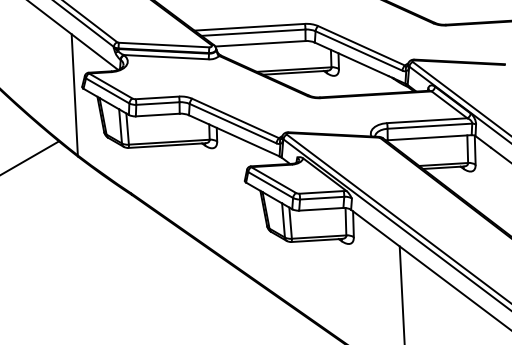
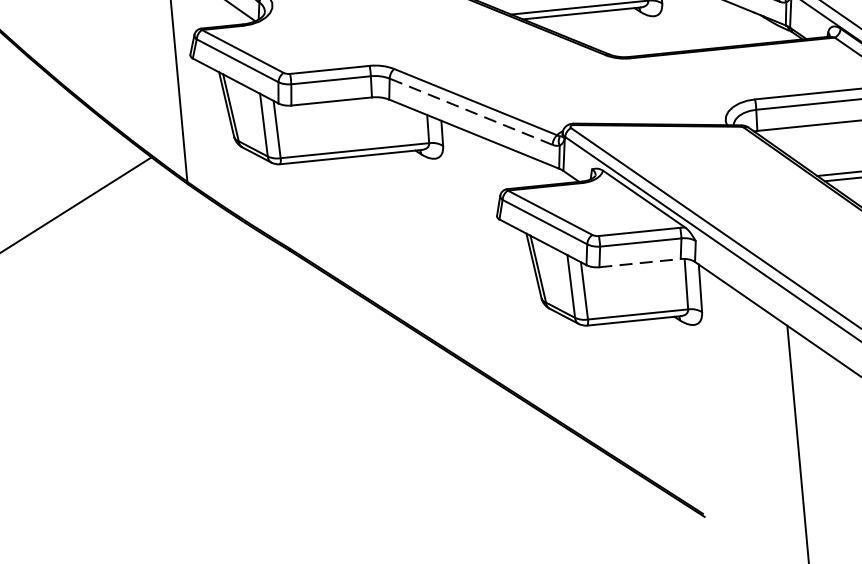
line: (233, 123) -> (471, 111), solid -> dashed
line: (321, 209) -> (640, 263), solid -> dashed

